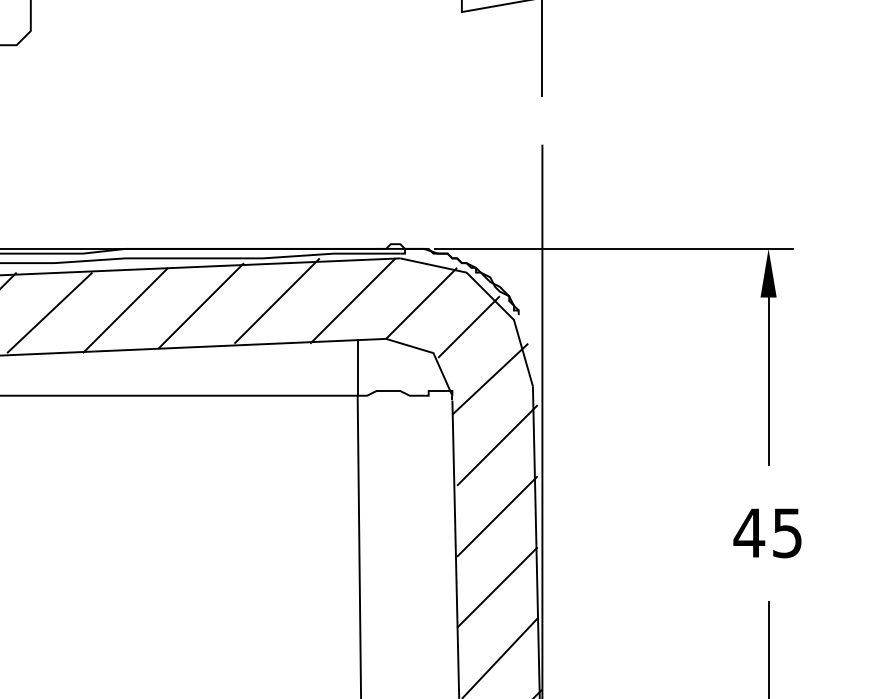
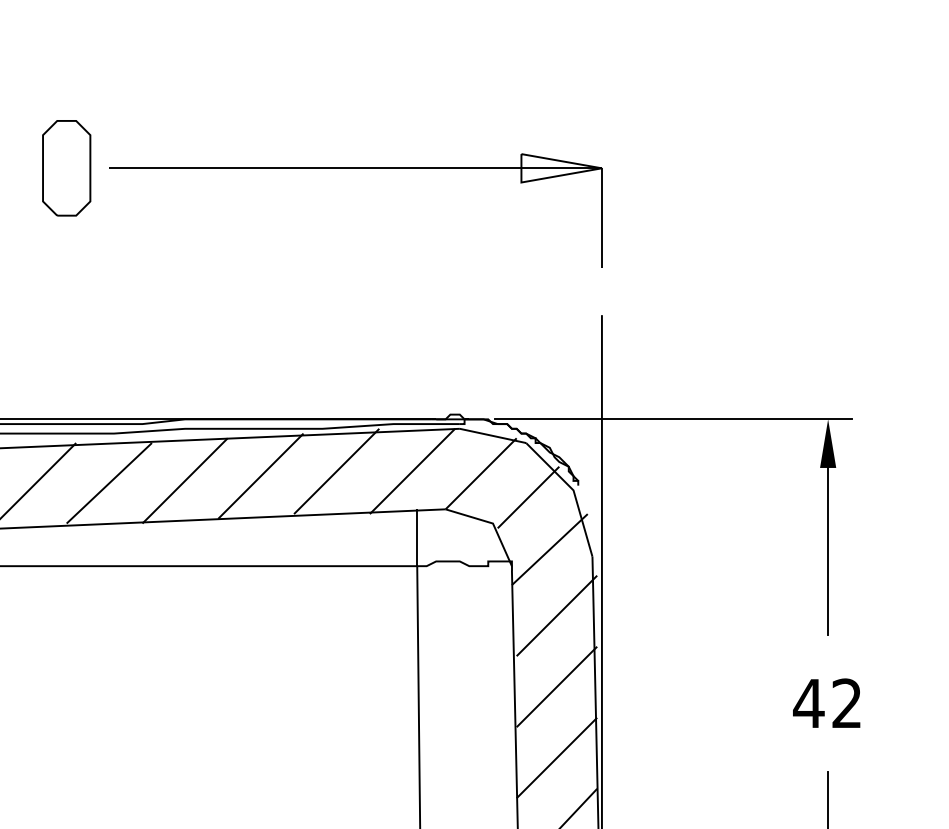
text: (786, 533) -> (846, 703), 45 -> 42

